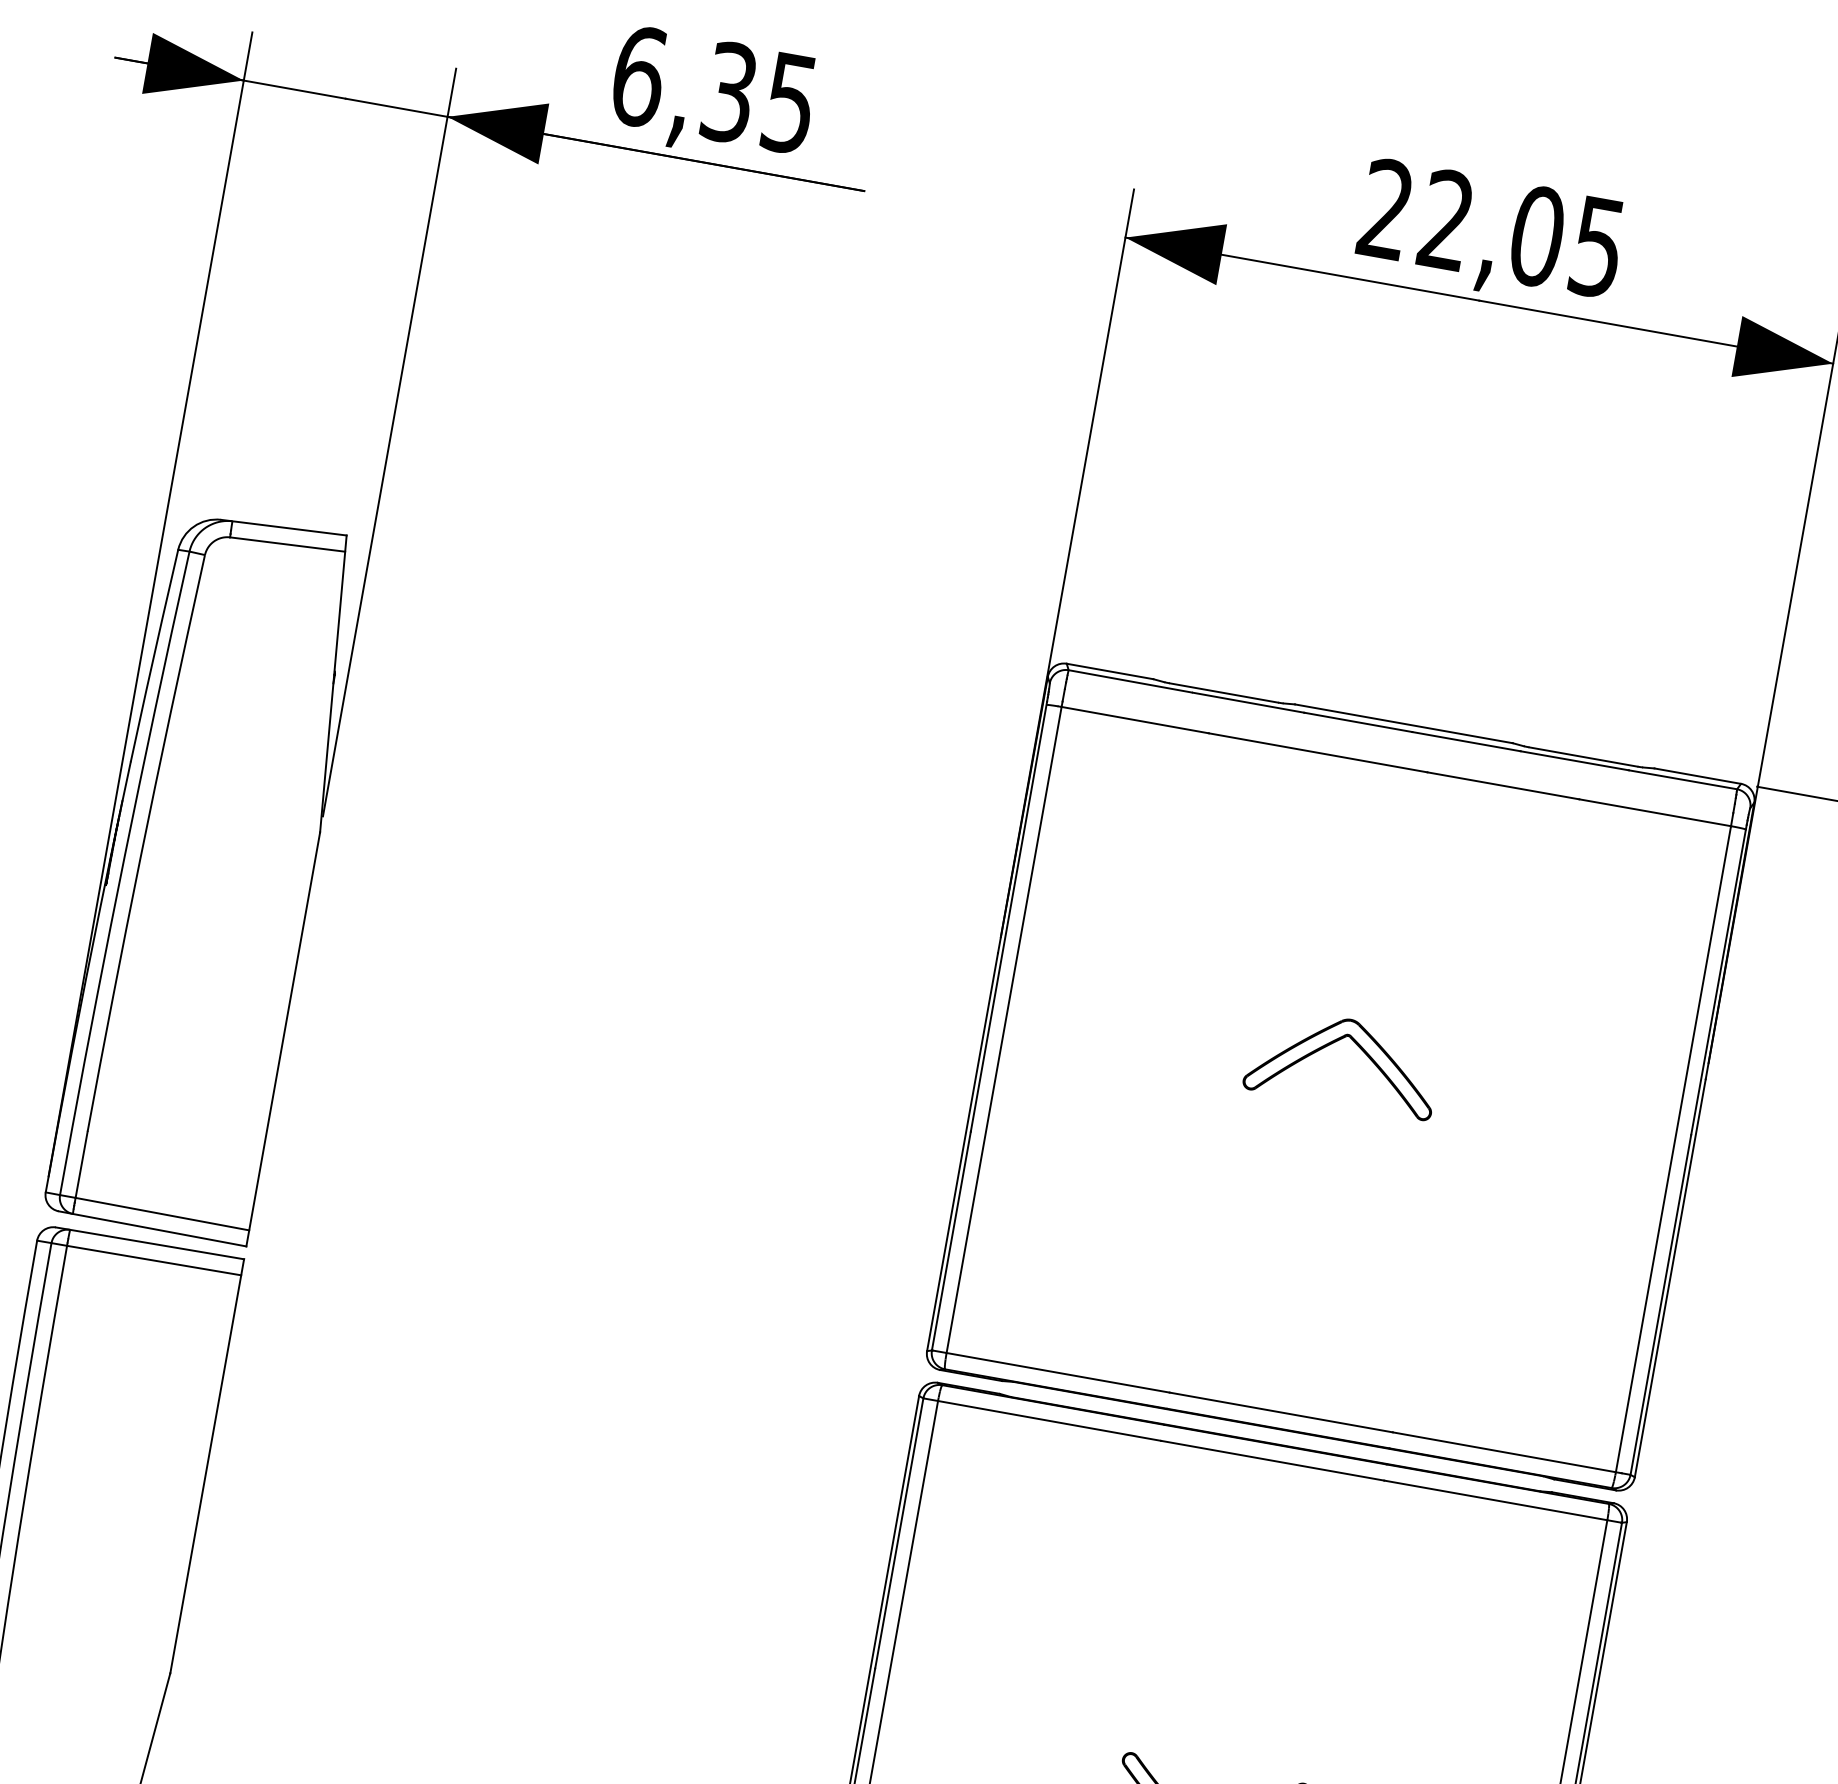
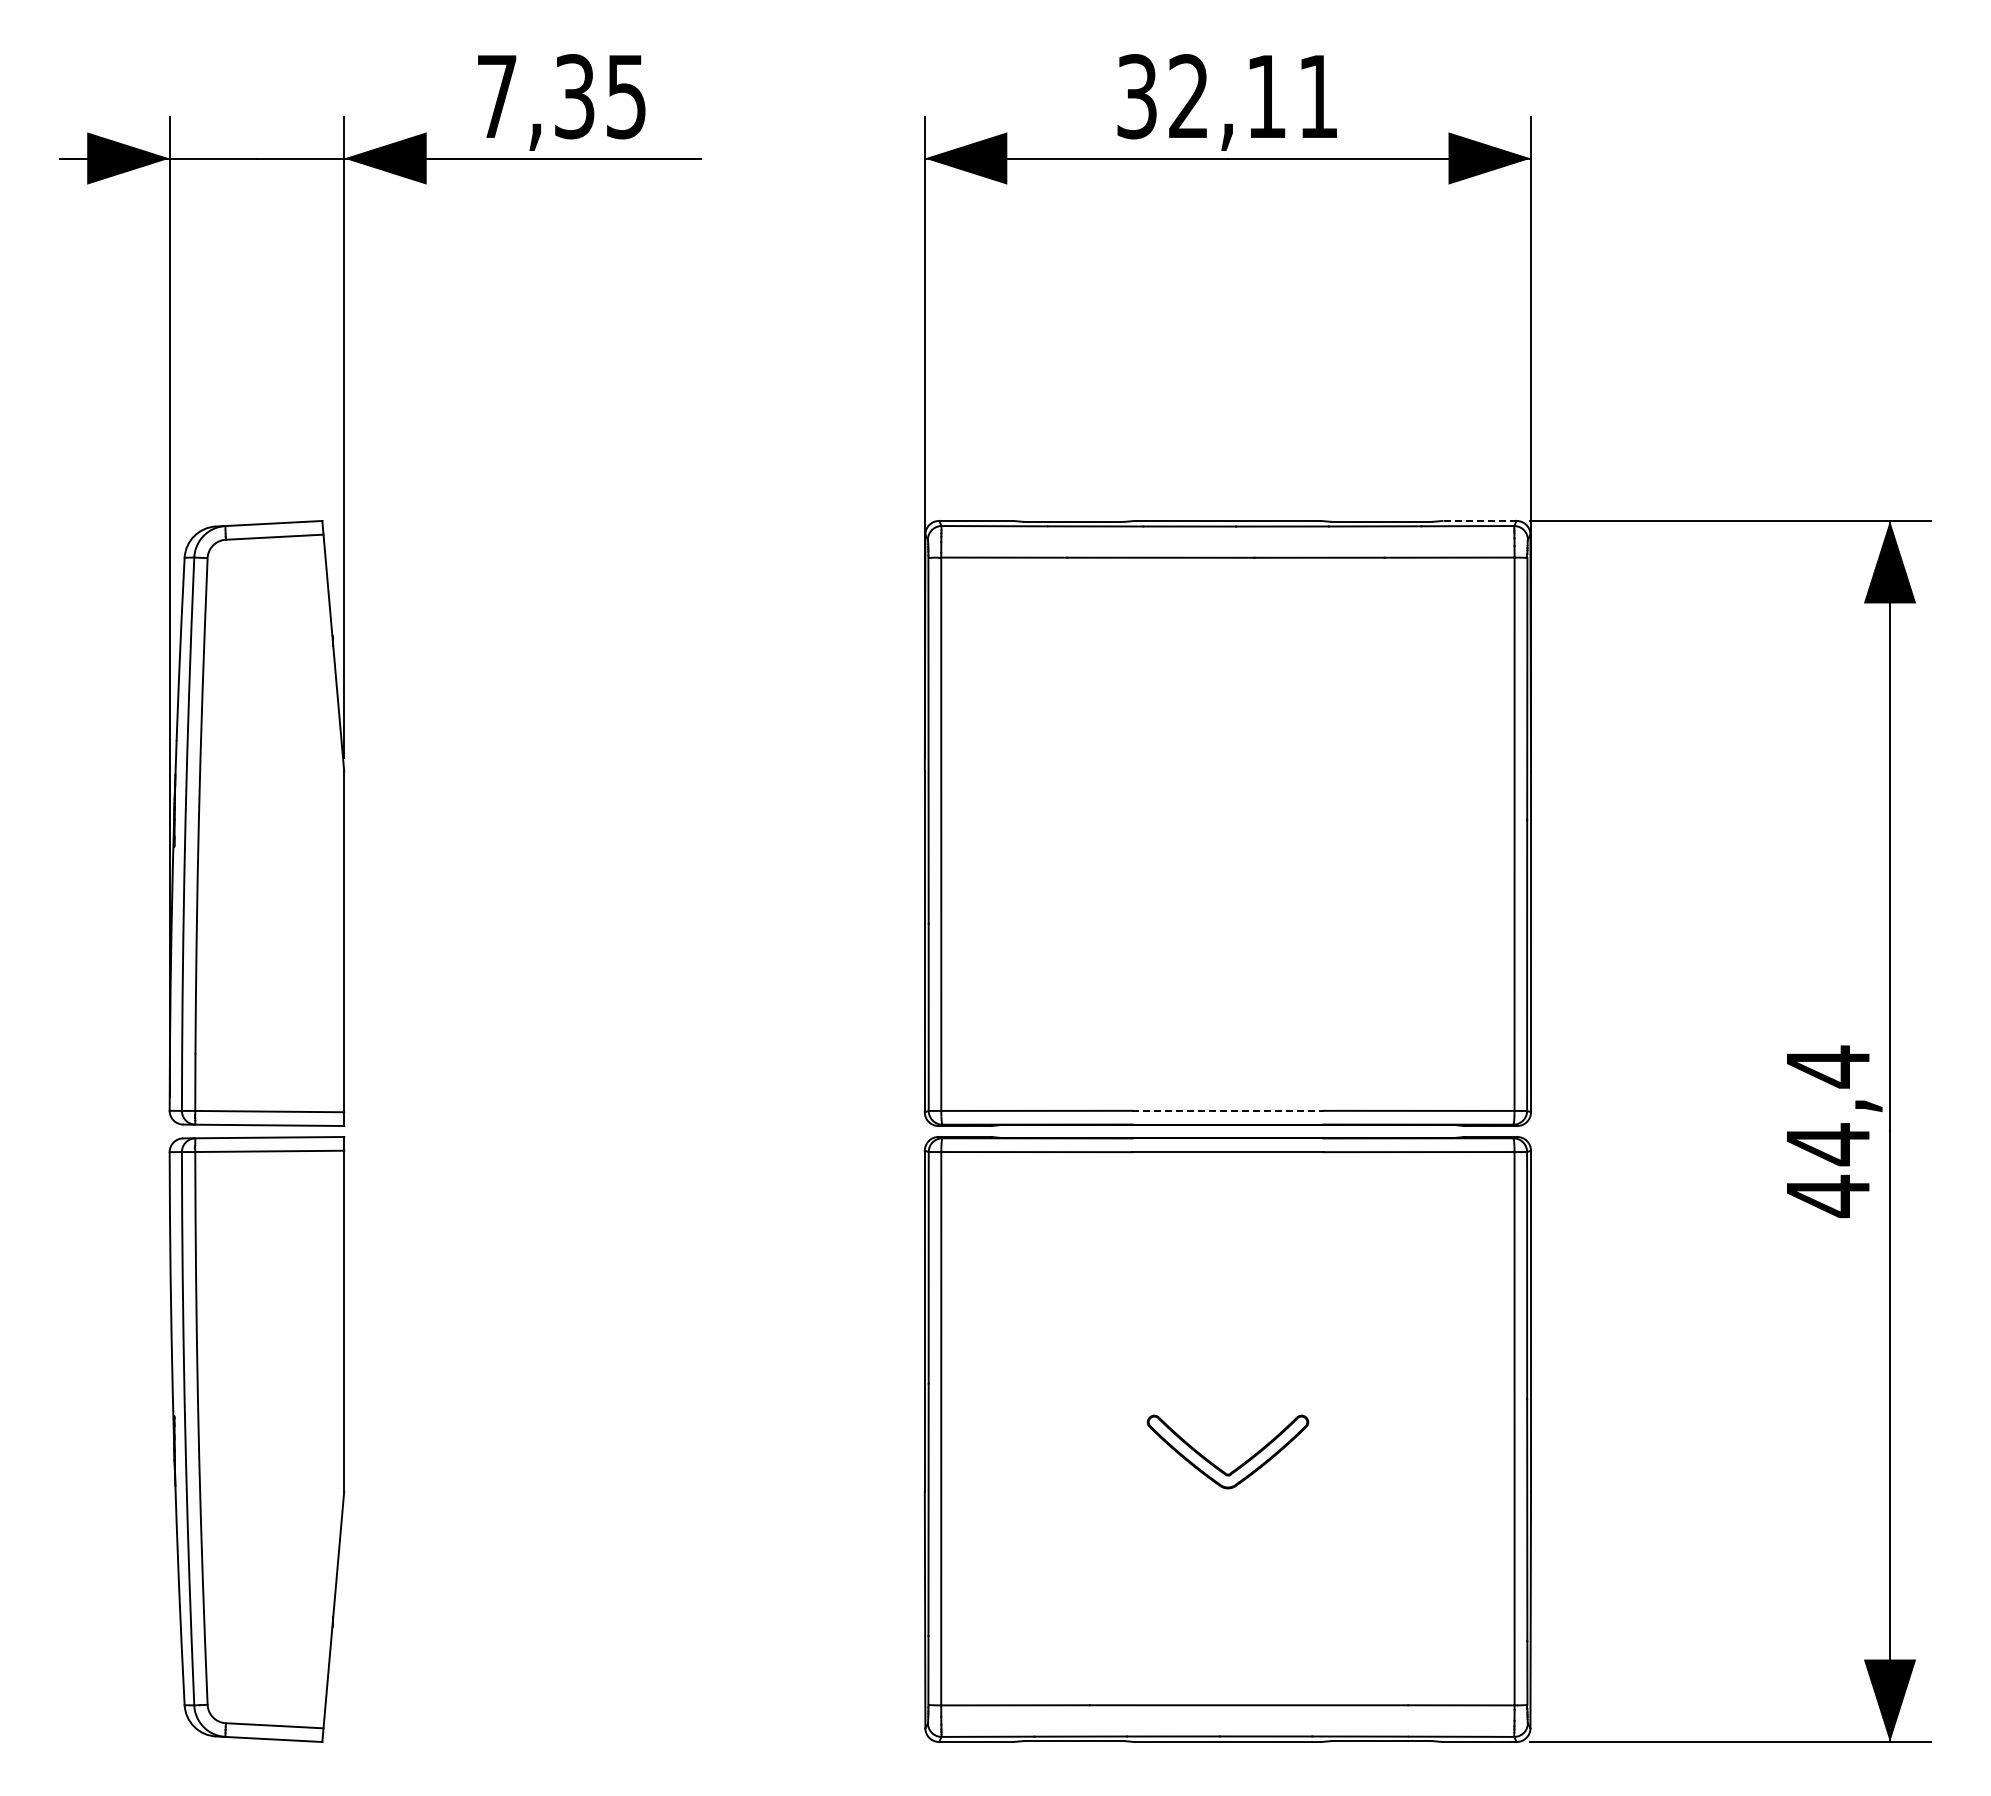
text: (639, 76) -> (497, 96), 6,35 -> 7,35
text: (1491, 228) -> (1227, 96), 22,05 -> 32,11
line: (1697, 775) -> (1479, 520), solid -> dashed
part: (1333, 1044) -> (1216, 797), removed
line: (1280, 1412) -> (1227, 1110), solid -> dashed

